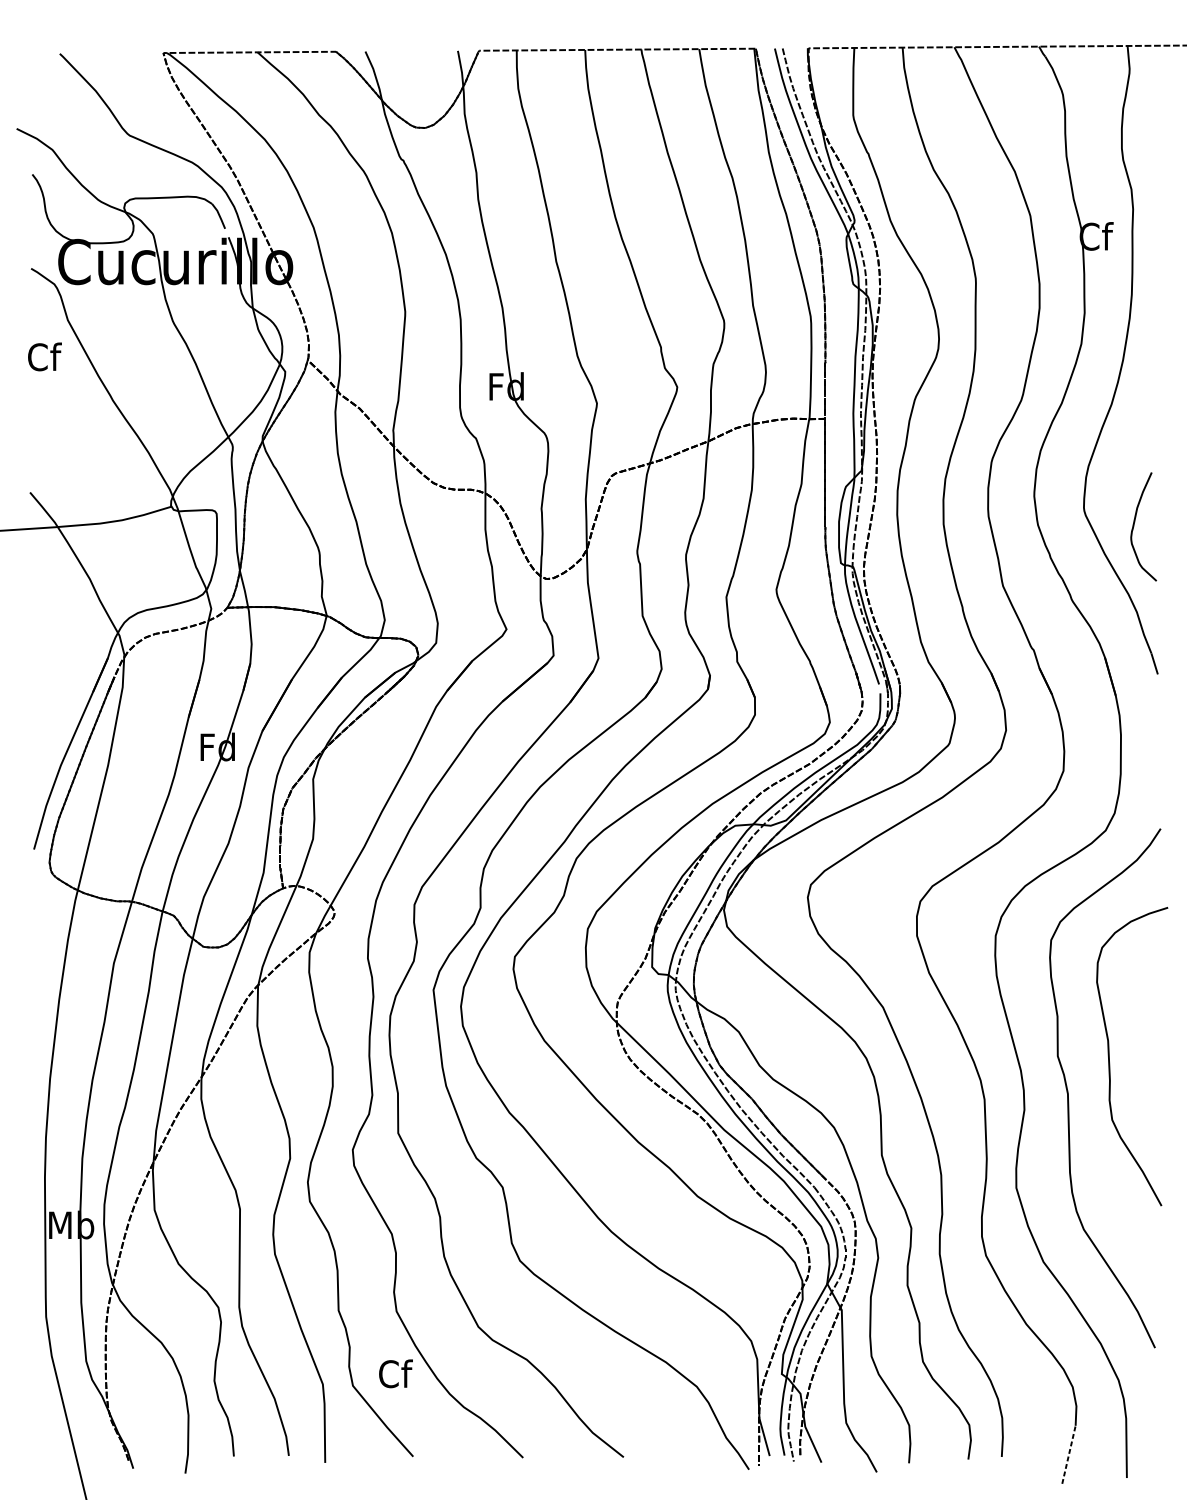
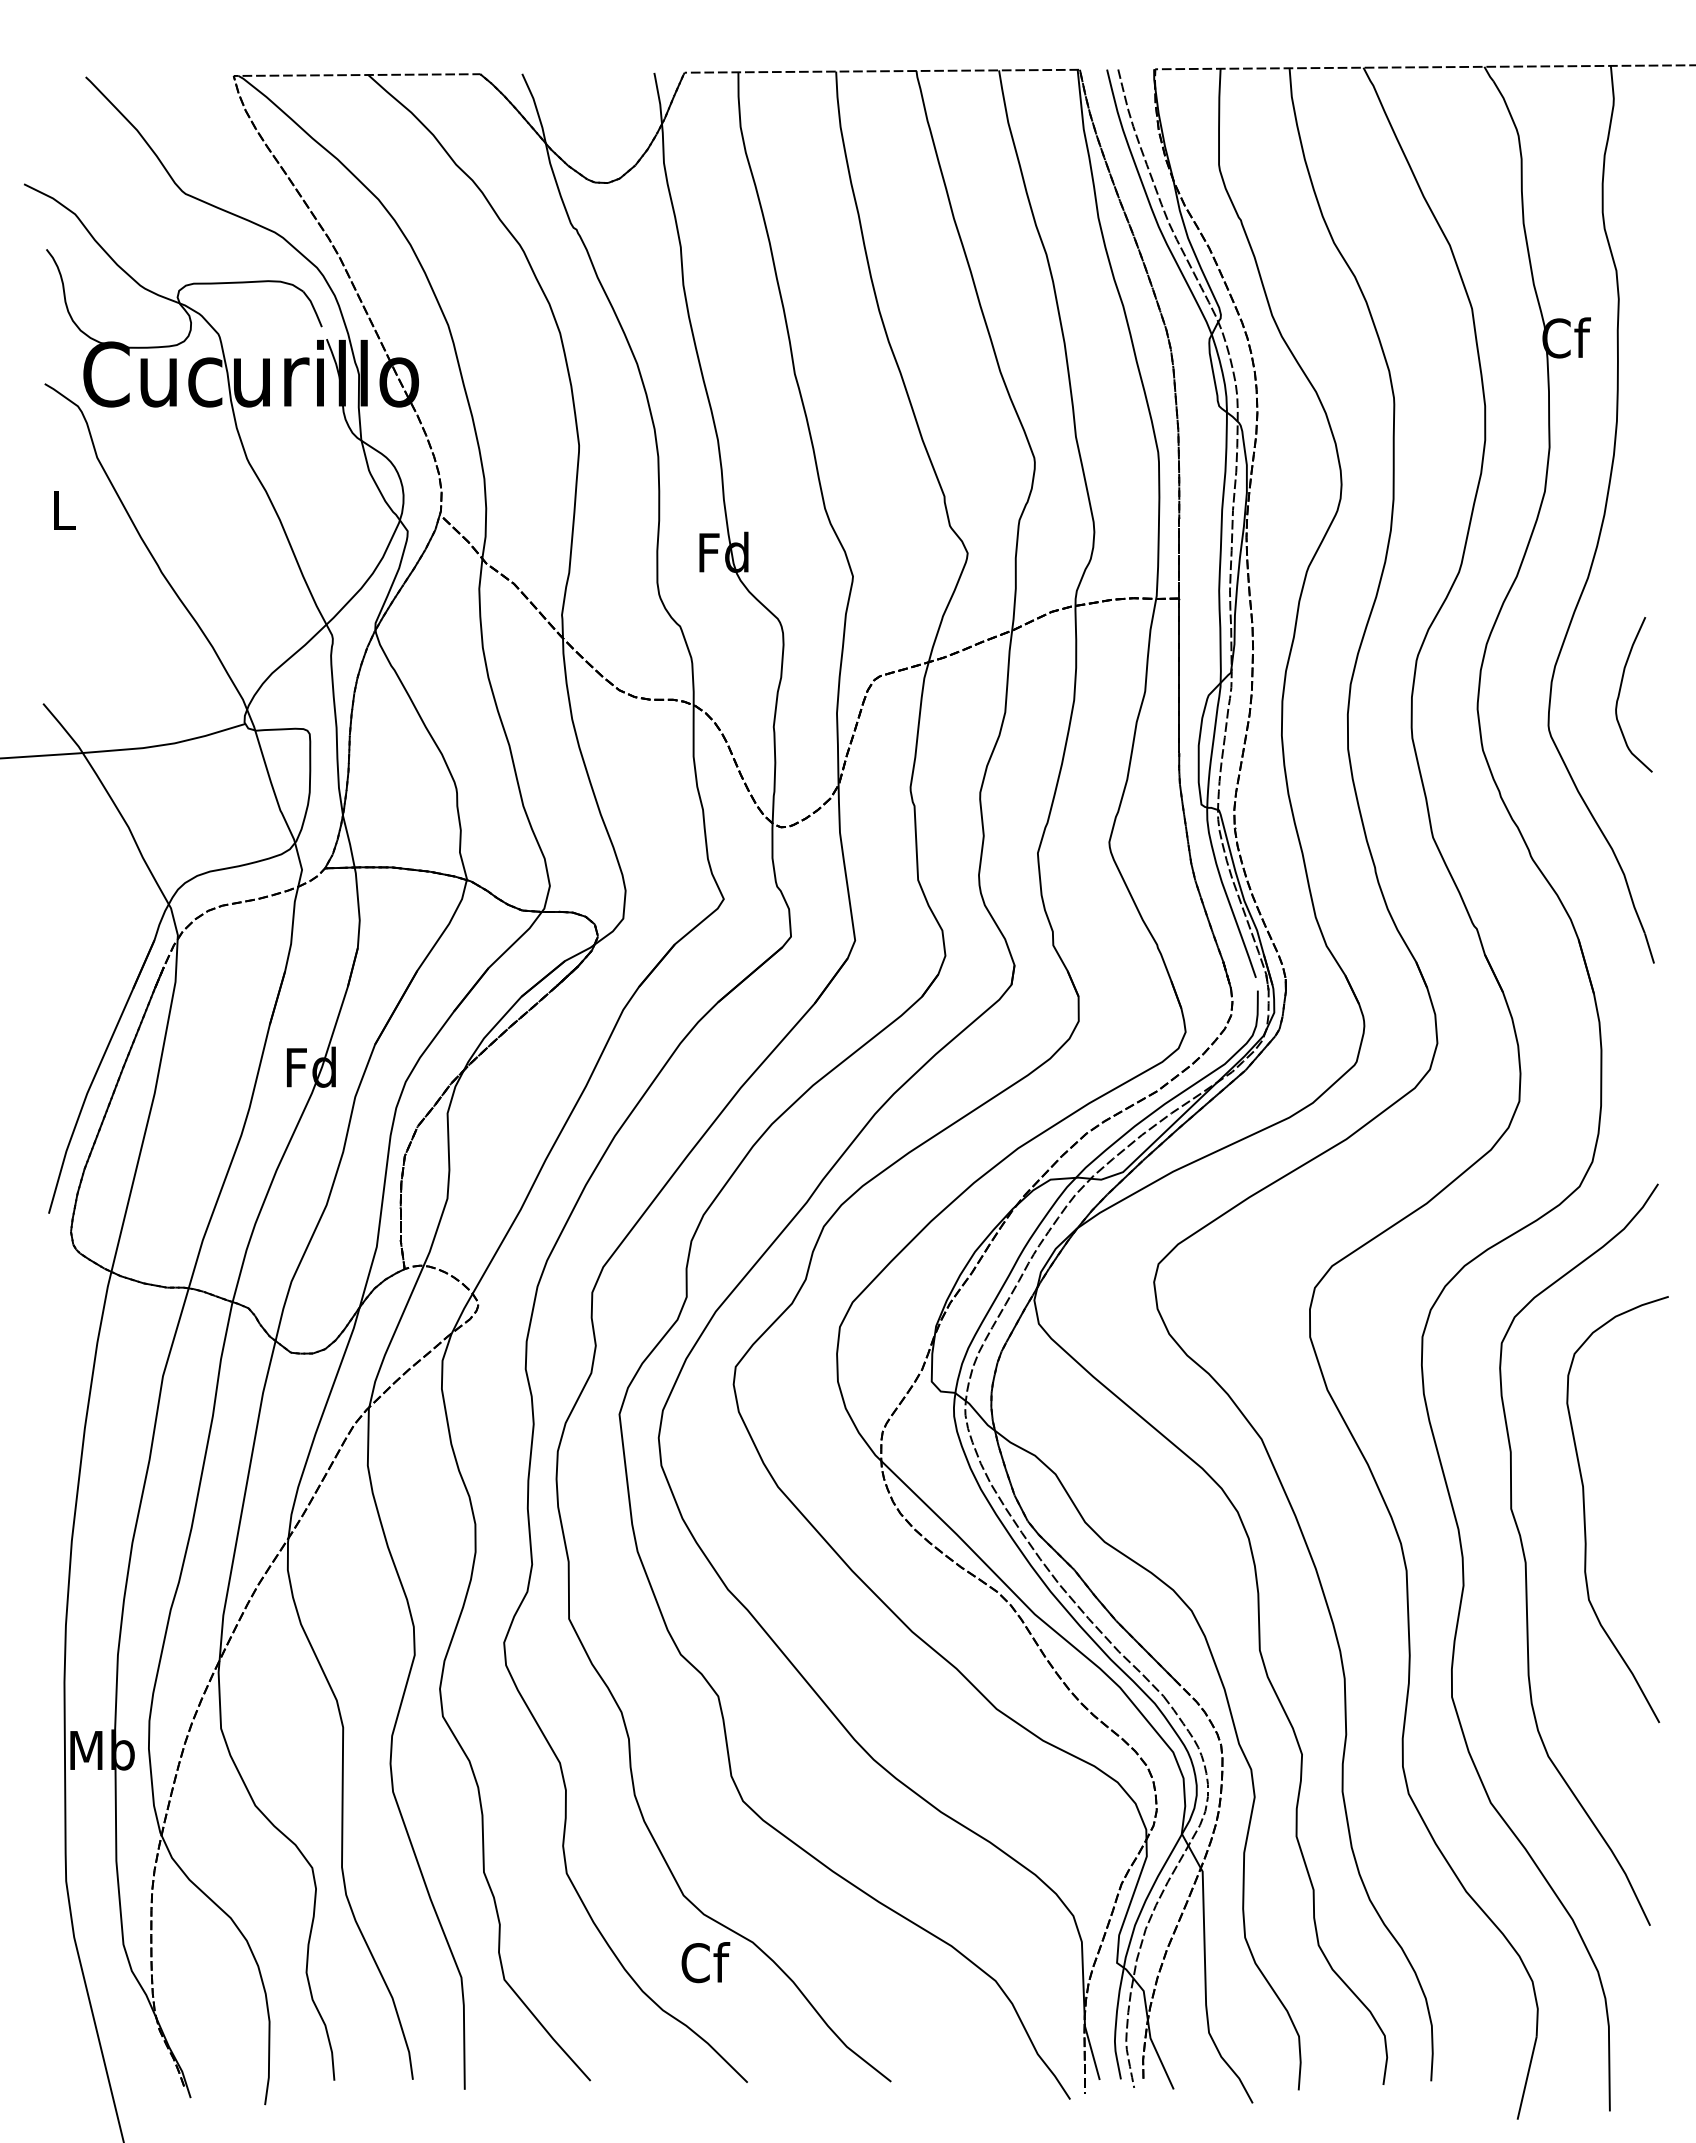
text: (44, 356) -> (64, 509), Cf -> L
curve: (1134, 525) -> (1620, 693), moved
text: (395, 1373) -> (705, 1962), moved
line: (1069, 1455) -> (1527, 2078), dashed -> solid

